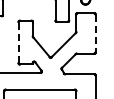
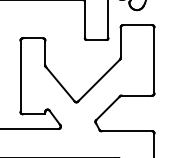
line: (95, 33) -> (154, 60), dashed -> solid
line: (18, 41) -> (20, 74), dashed -> solid

